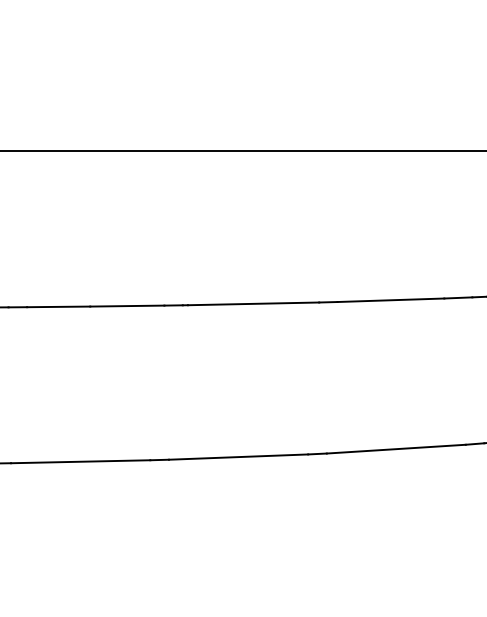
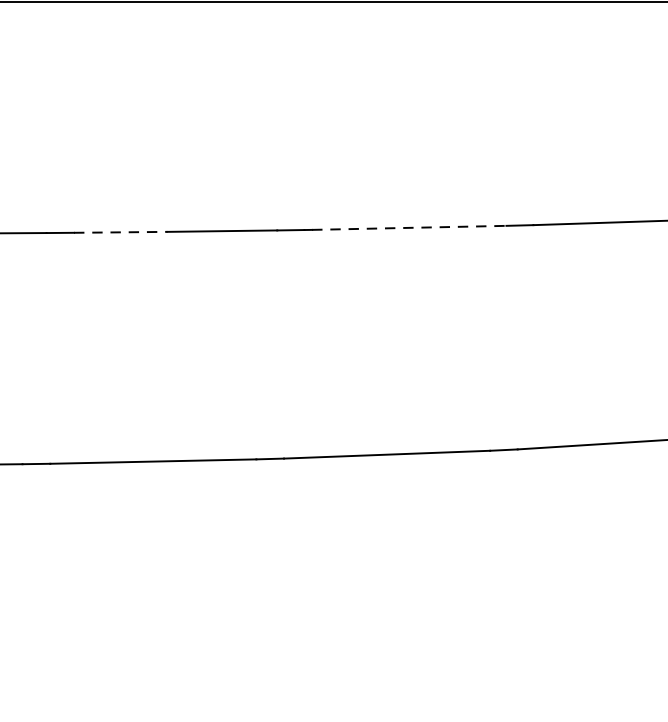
line: (253, 303) -> (409, 227), solid -> dashed
line: (58, 306) -> (120, 231), solid -> dashed

